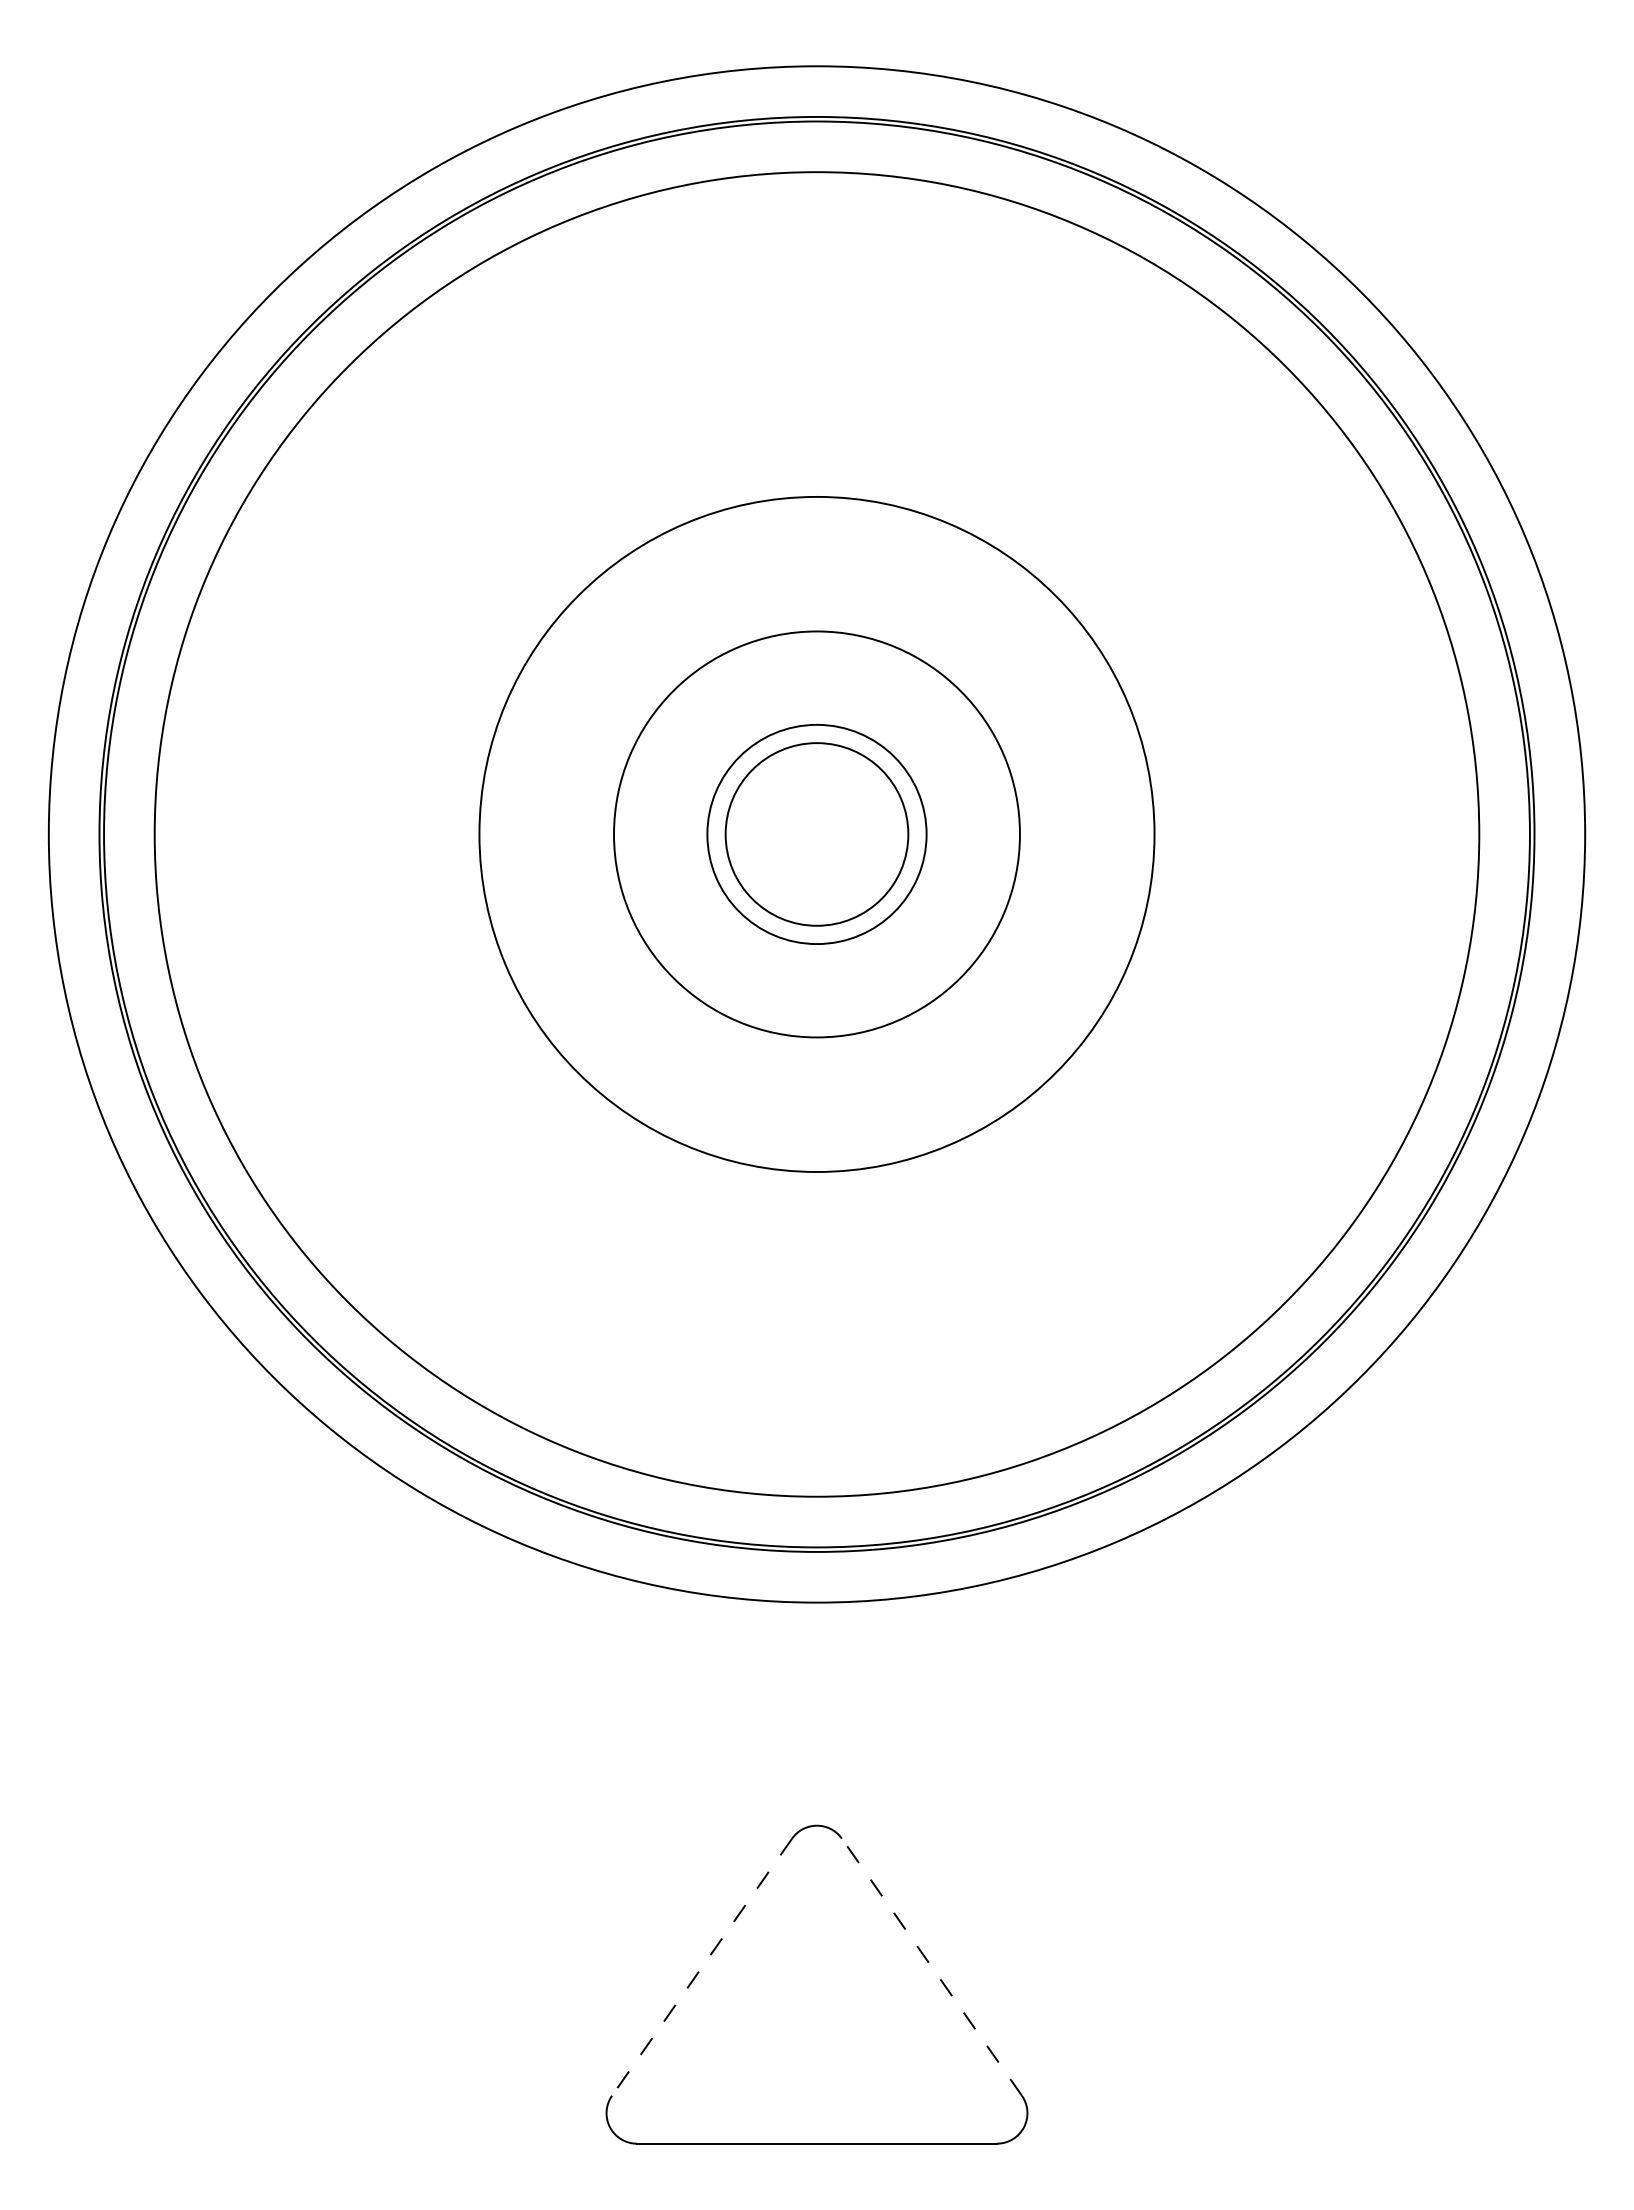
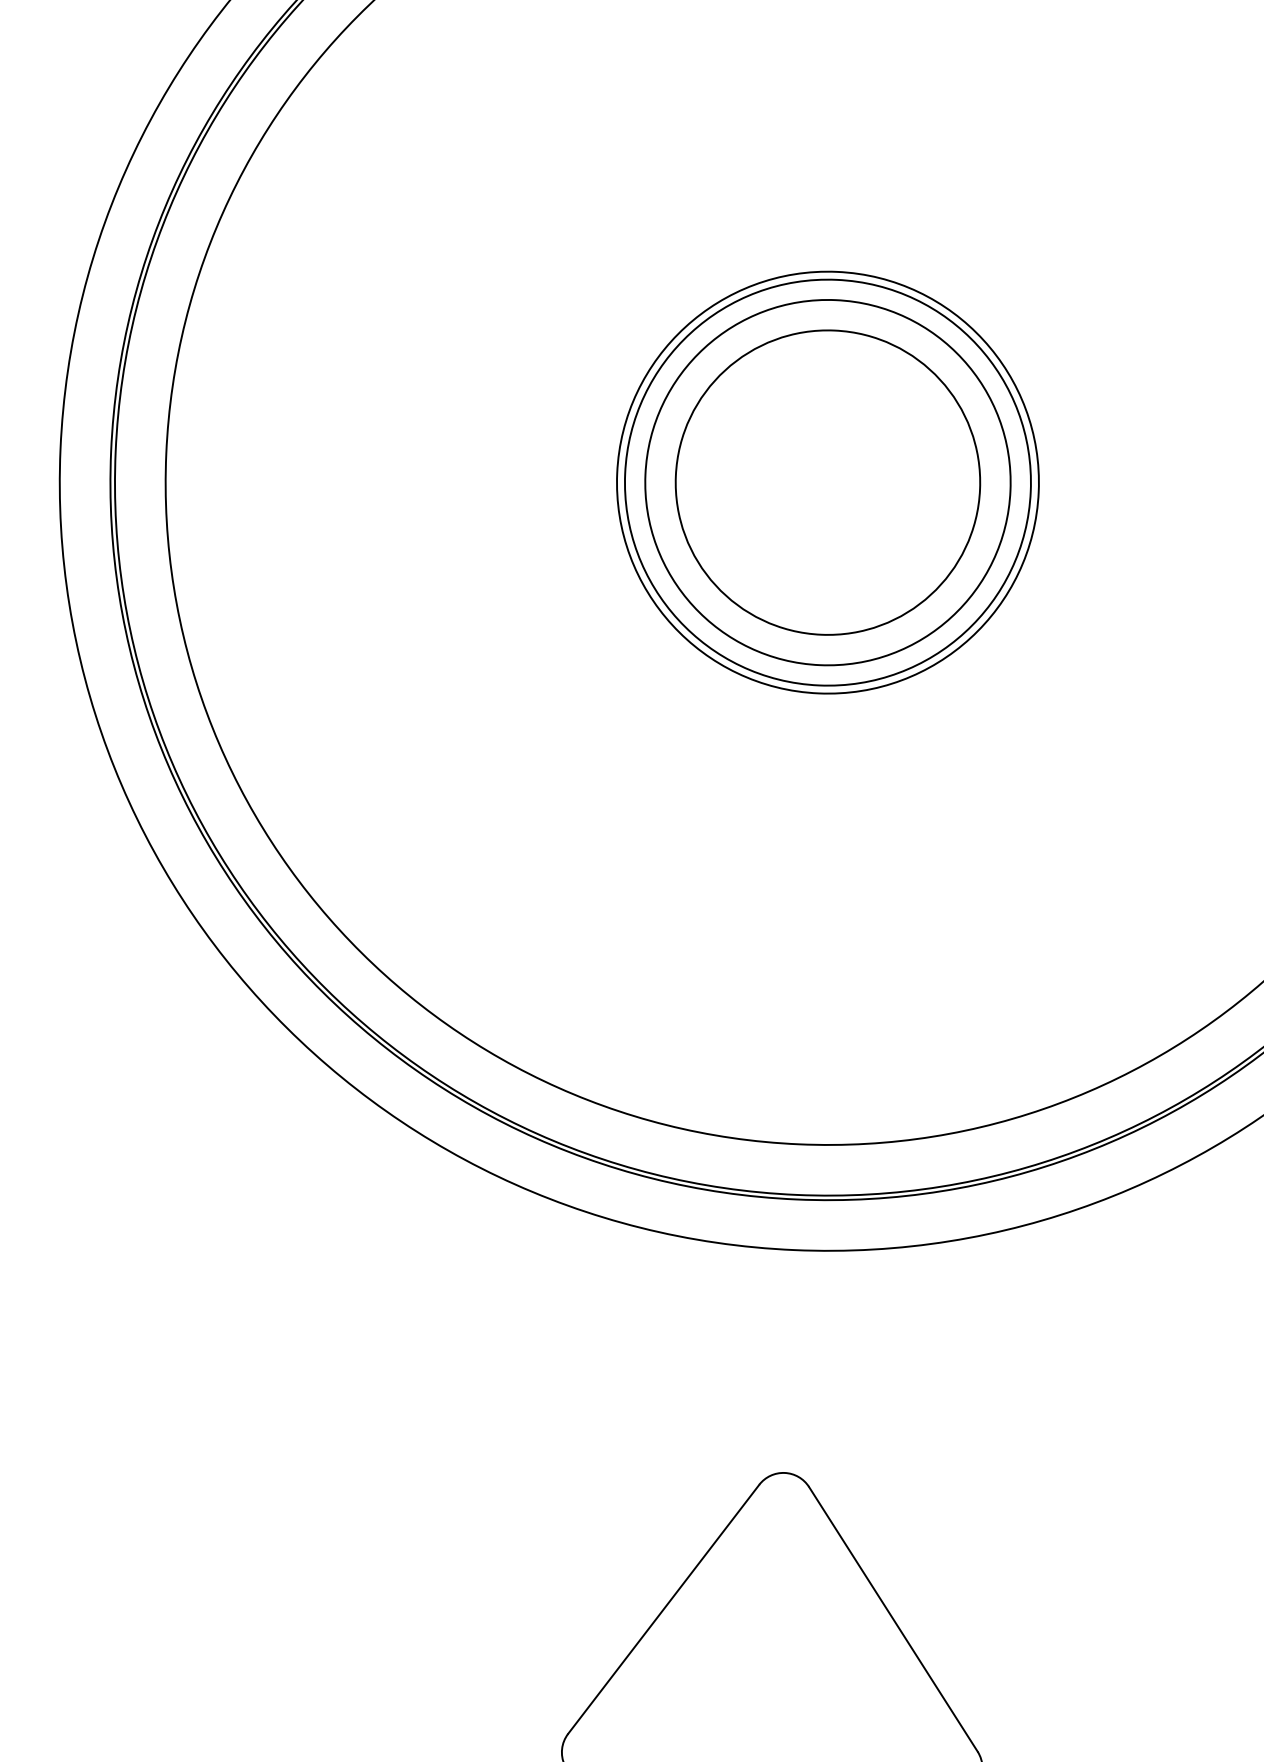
circle: (816, 834) -> (827, 482), size x0.62
circle: (816, 834) -> (827, 482), size x1.67
circle: (816, 834) -> (827, 482), size x1.67
line: (702, 1967) -> (664, 1609), dashed -> solid
line: (931, 1967) -> (892, 1619), dashed -> solid

